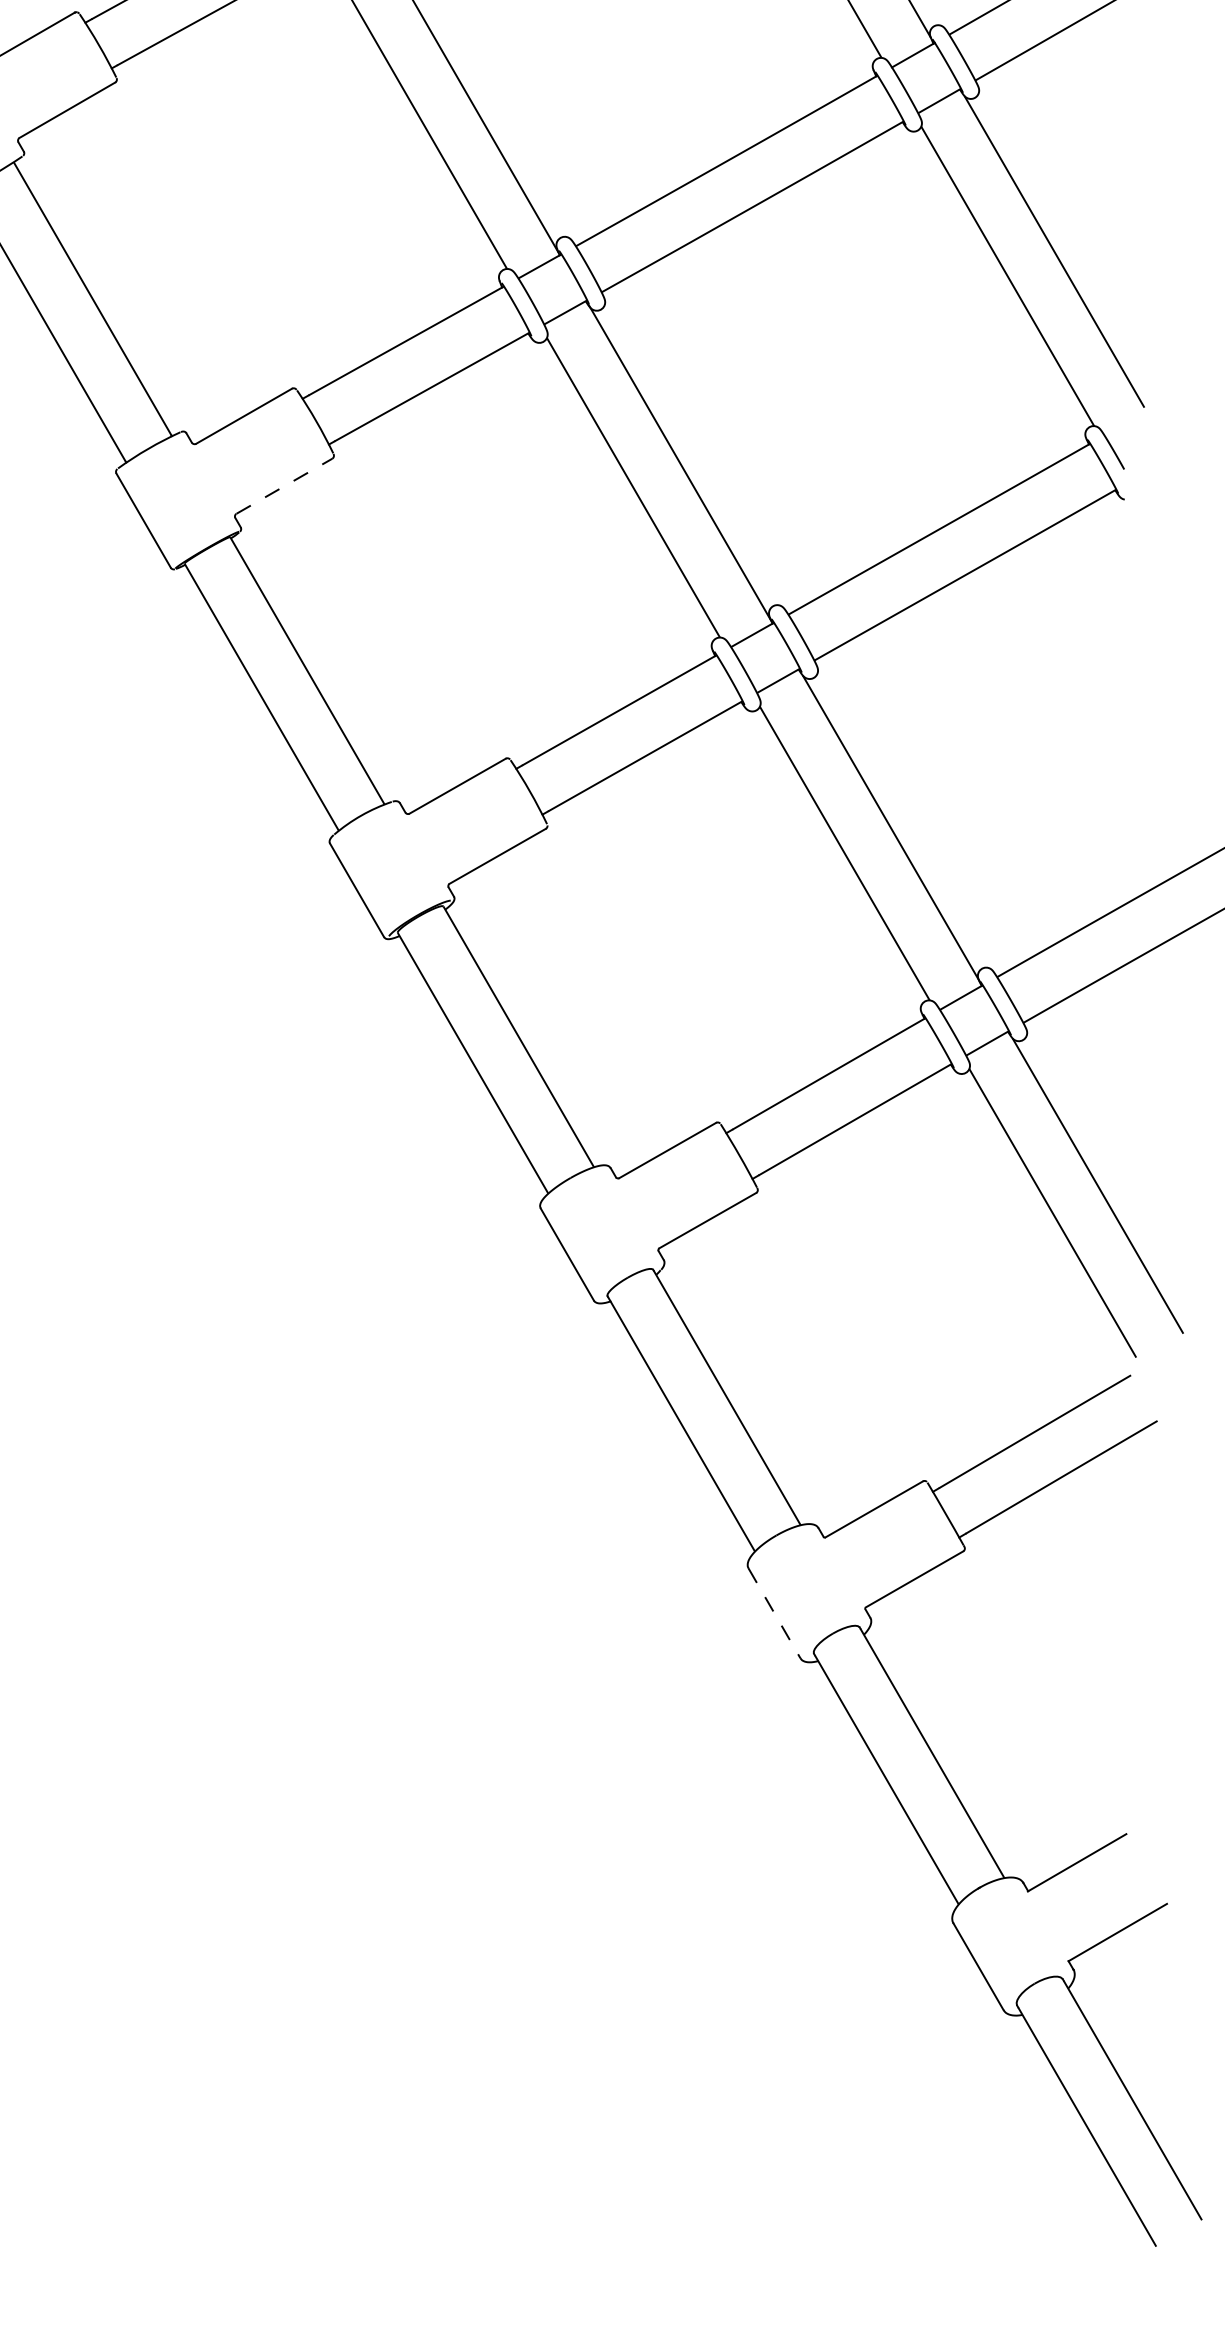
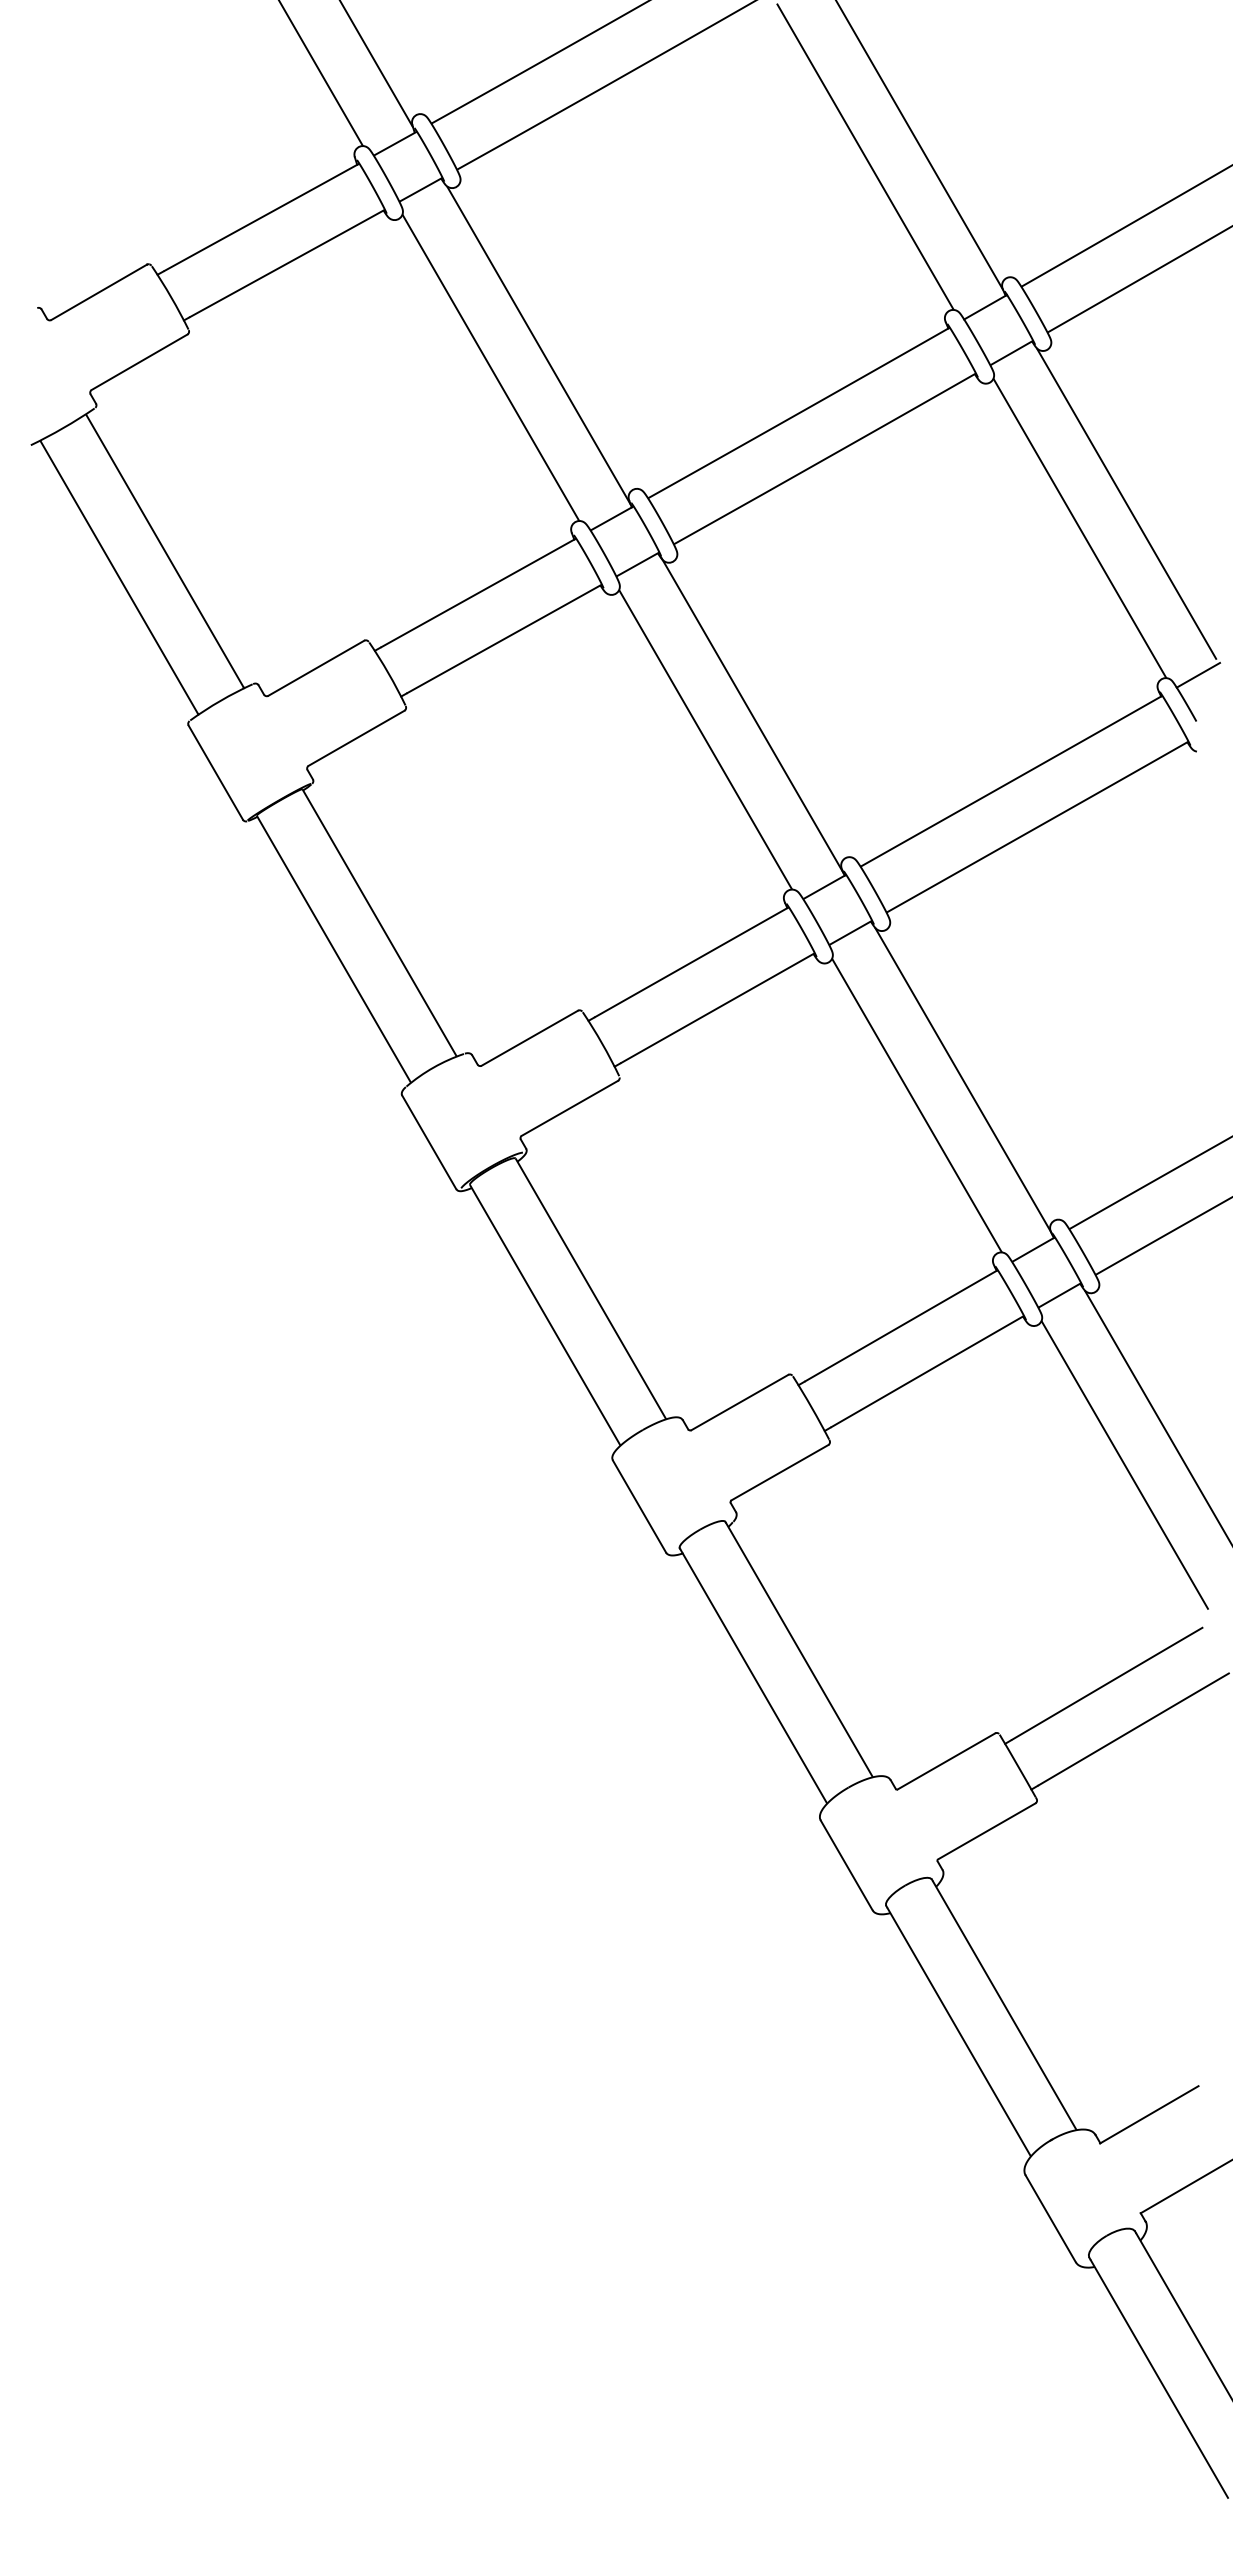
line: (1126, 422) -> (1198, 674), added
line: (285, 486) -> (357, 738), dashed -> solid
line: (774, 1613) -> (846, 1865), dashed -> solid

